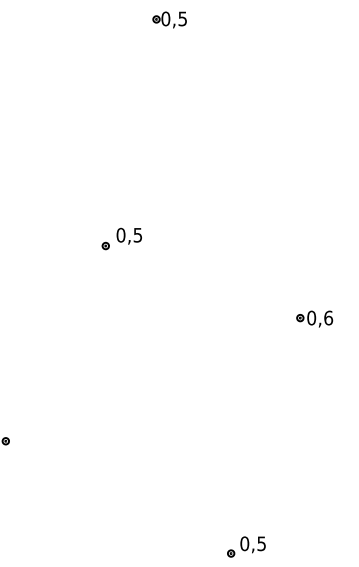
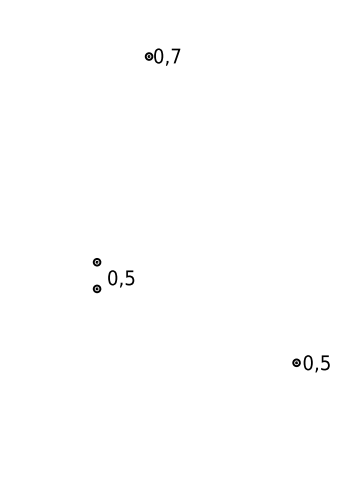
text: (182, 18) -> (175, 55), 0,5 -> 0,7
part: (105, 219) -> (96, 261), added
text: (328, 317) -> (325, 362), 0,6 -> 0,5

